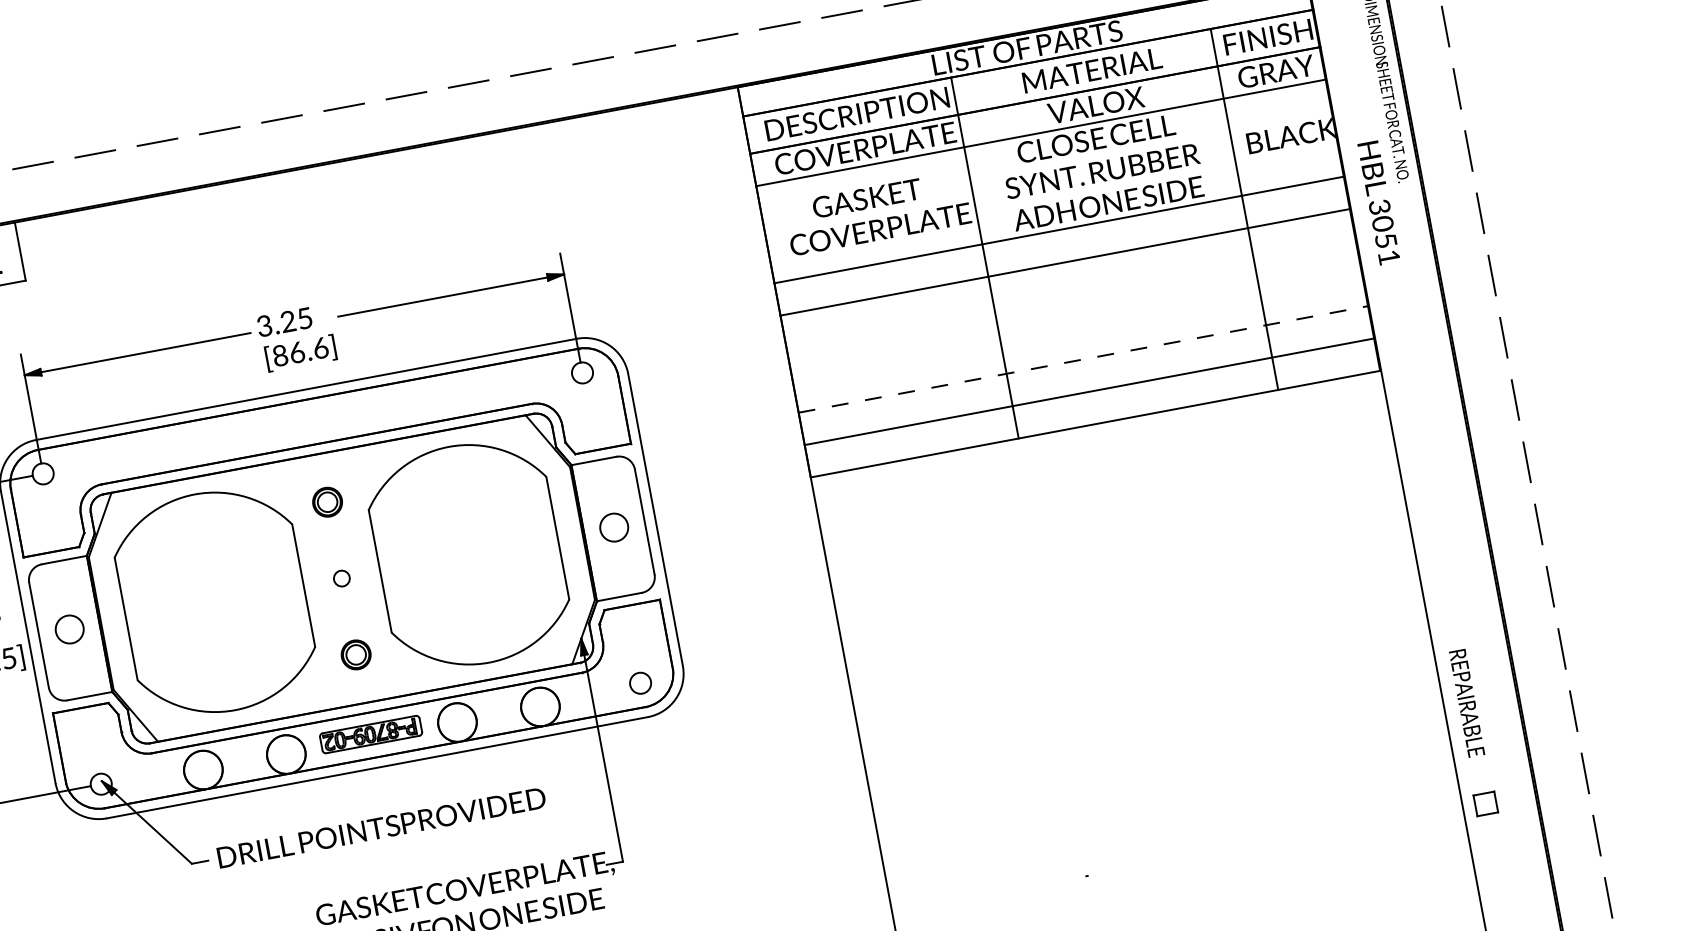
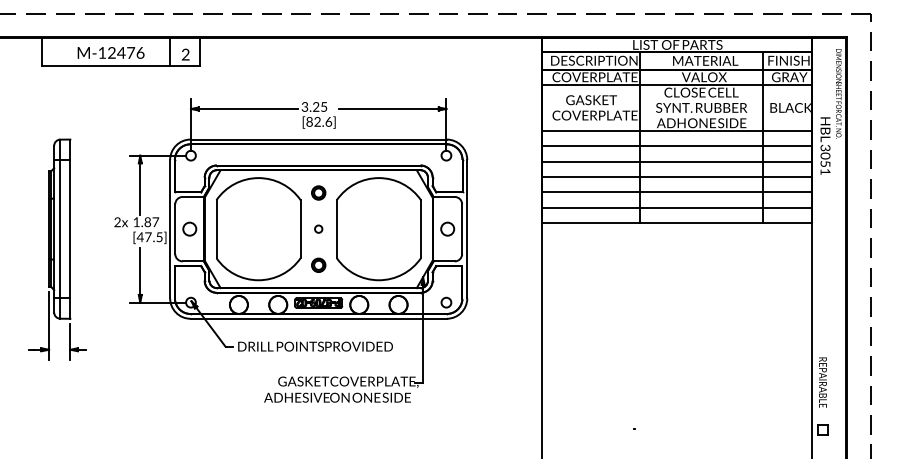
line: (1070, 294) -> (676, 161), added
line: (1076, 328) -> (676, 177), added
text: (296, 351) -> (317, 121), [86.6] -> [82.6]
line: (1082, 359) -> (676, 192), dashed -> solid

